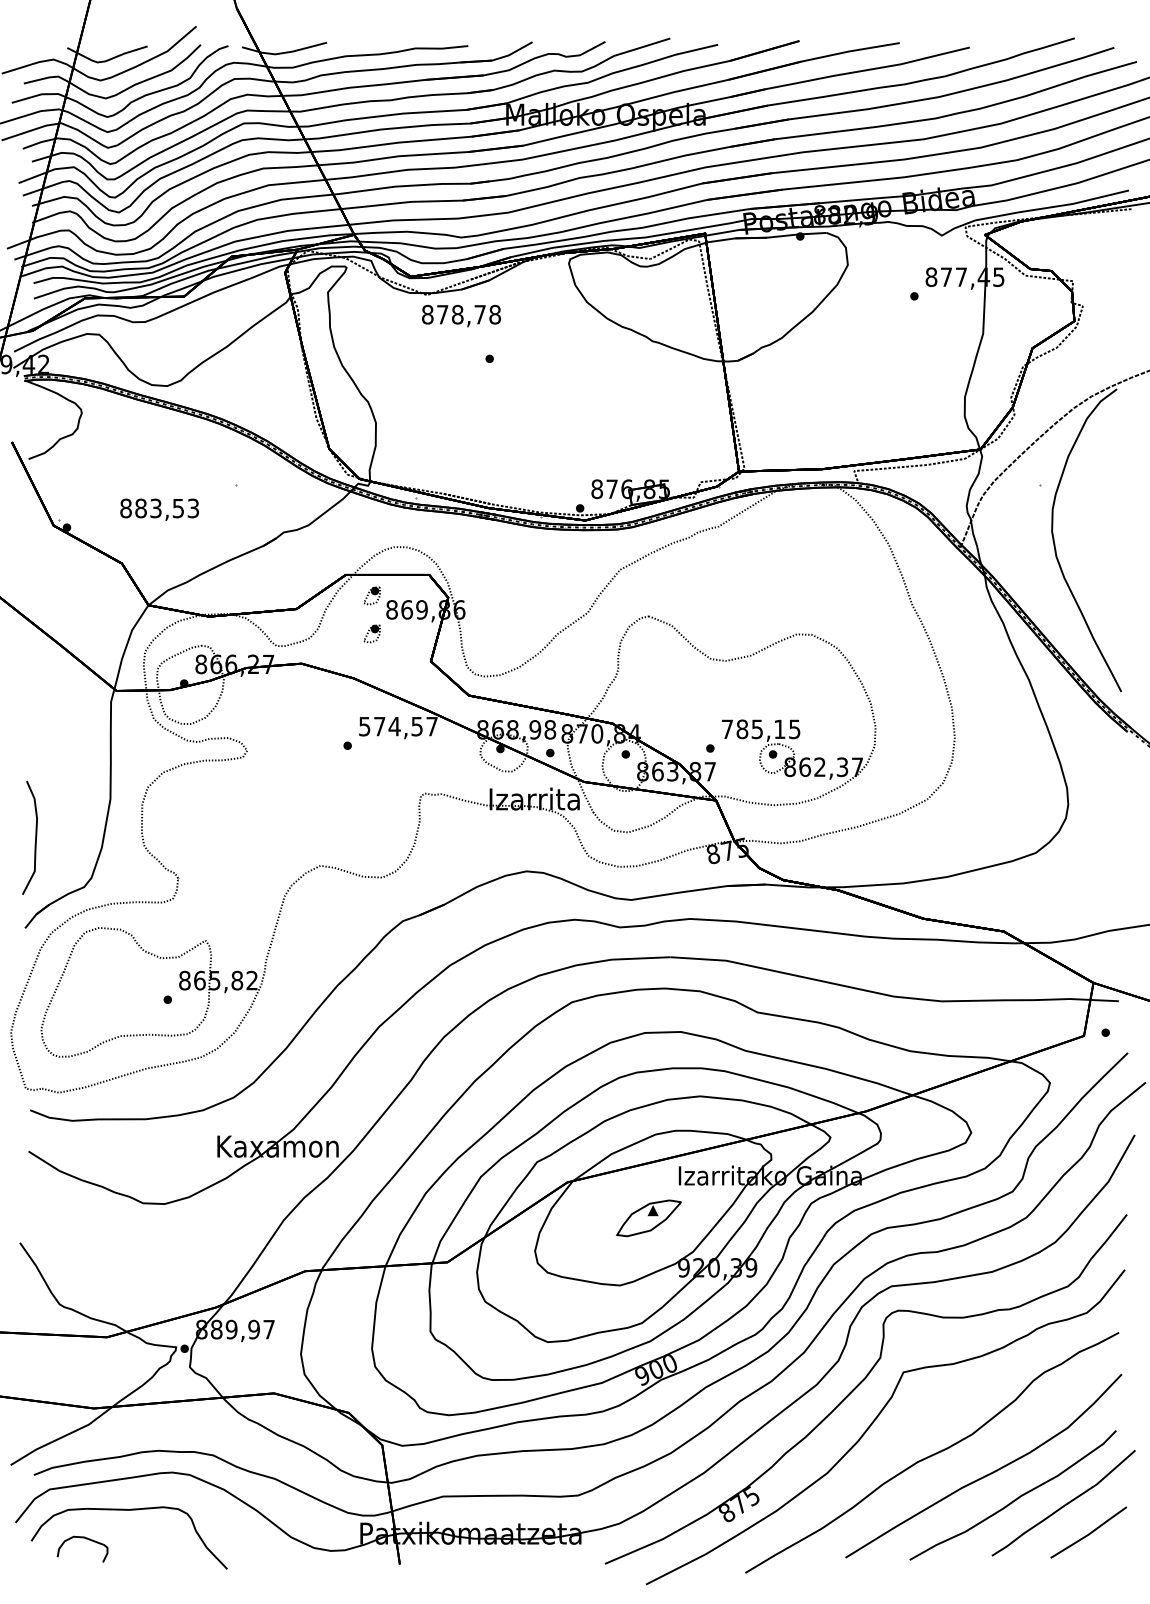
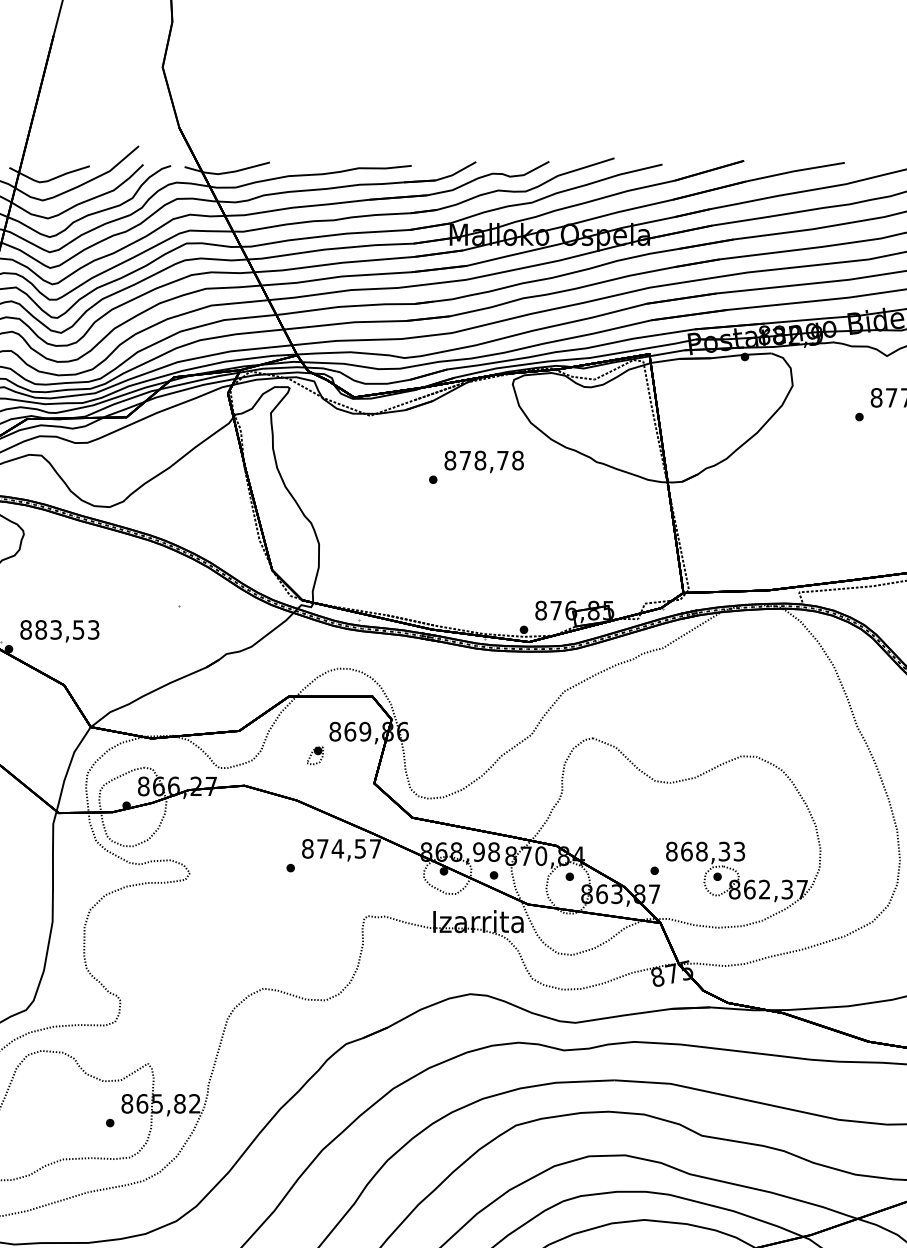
text: (461, 315) -> (484, 461), moved
text: (159, 509) -> (59, 630), moved
part: (371, 595) -> (314, 717), removed
text: (364, 726) -> (307, 848), 574,57 -> 874,57
text: (760, 729) -> (705, 851), 785,15 -> 868,33

